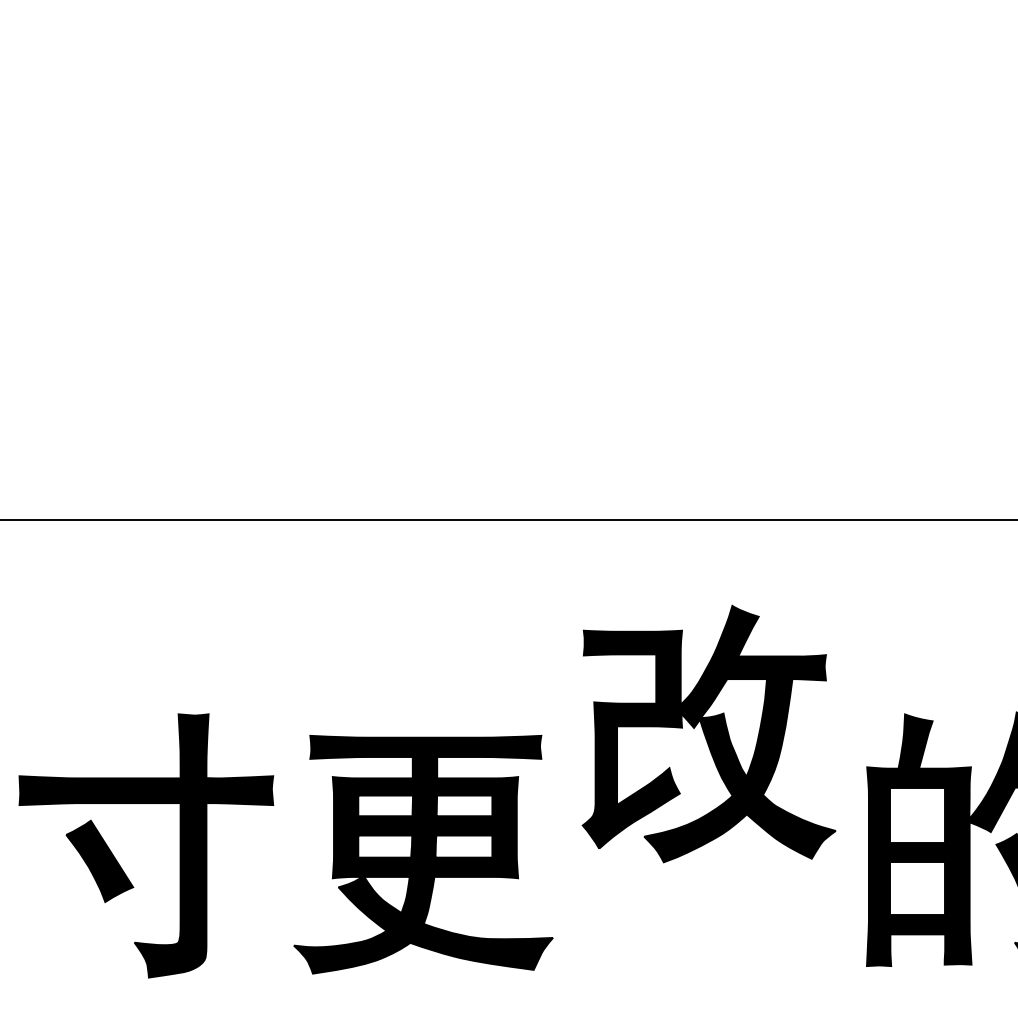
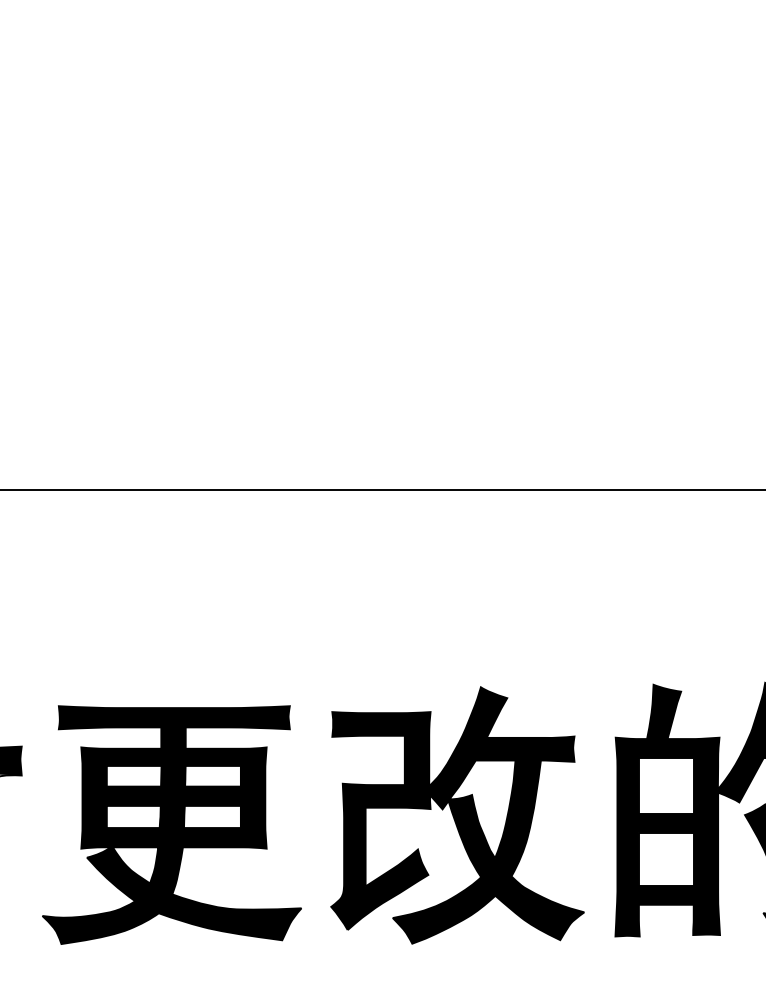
part: (708, 733) -> (457, 814), moved

